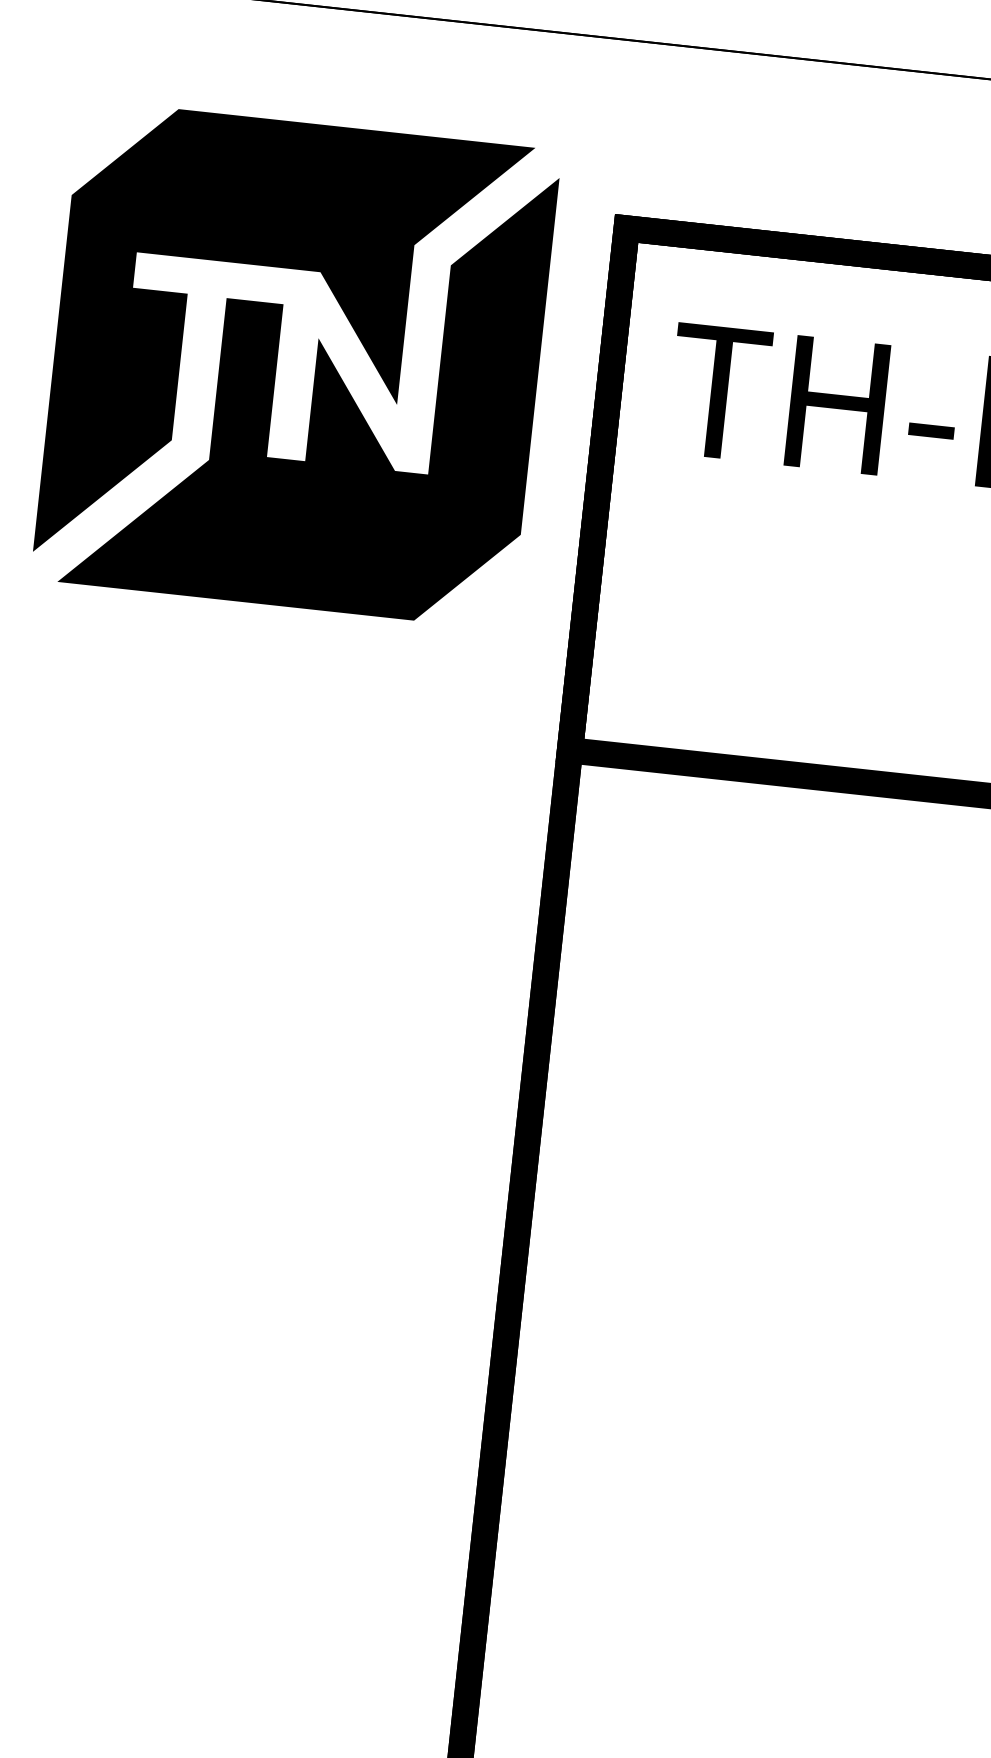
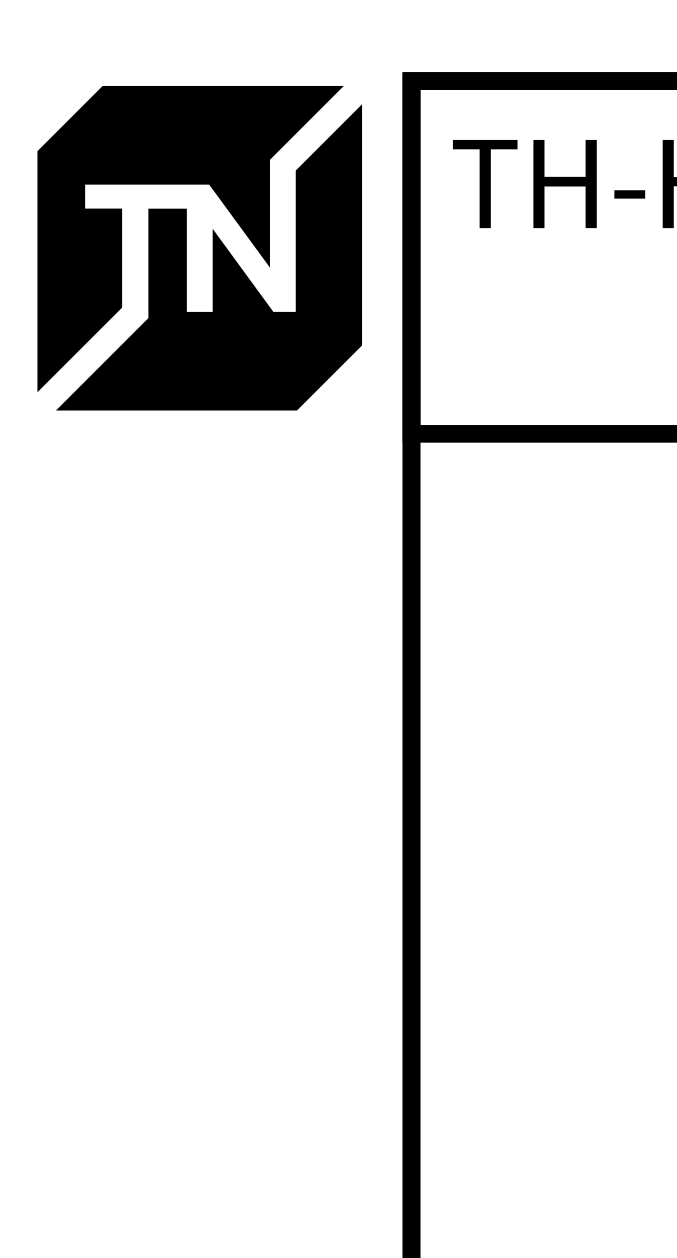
part: (276, 363) -> (186, 248), moved

